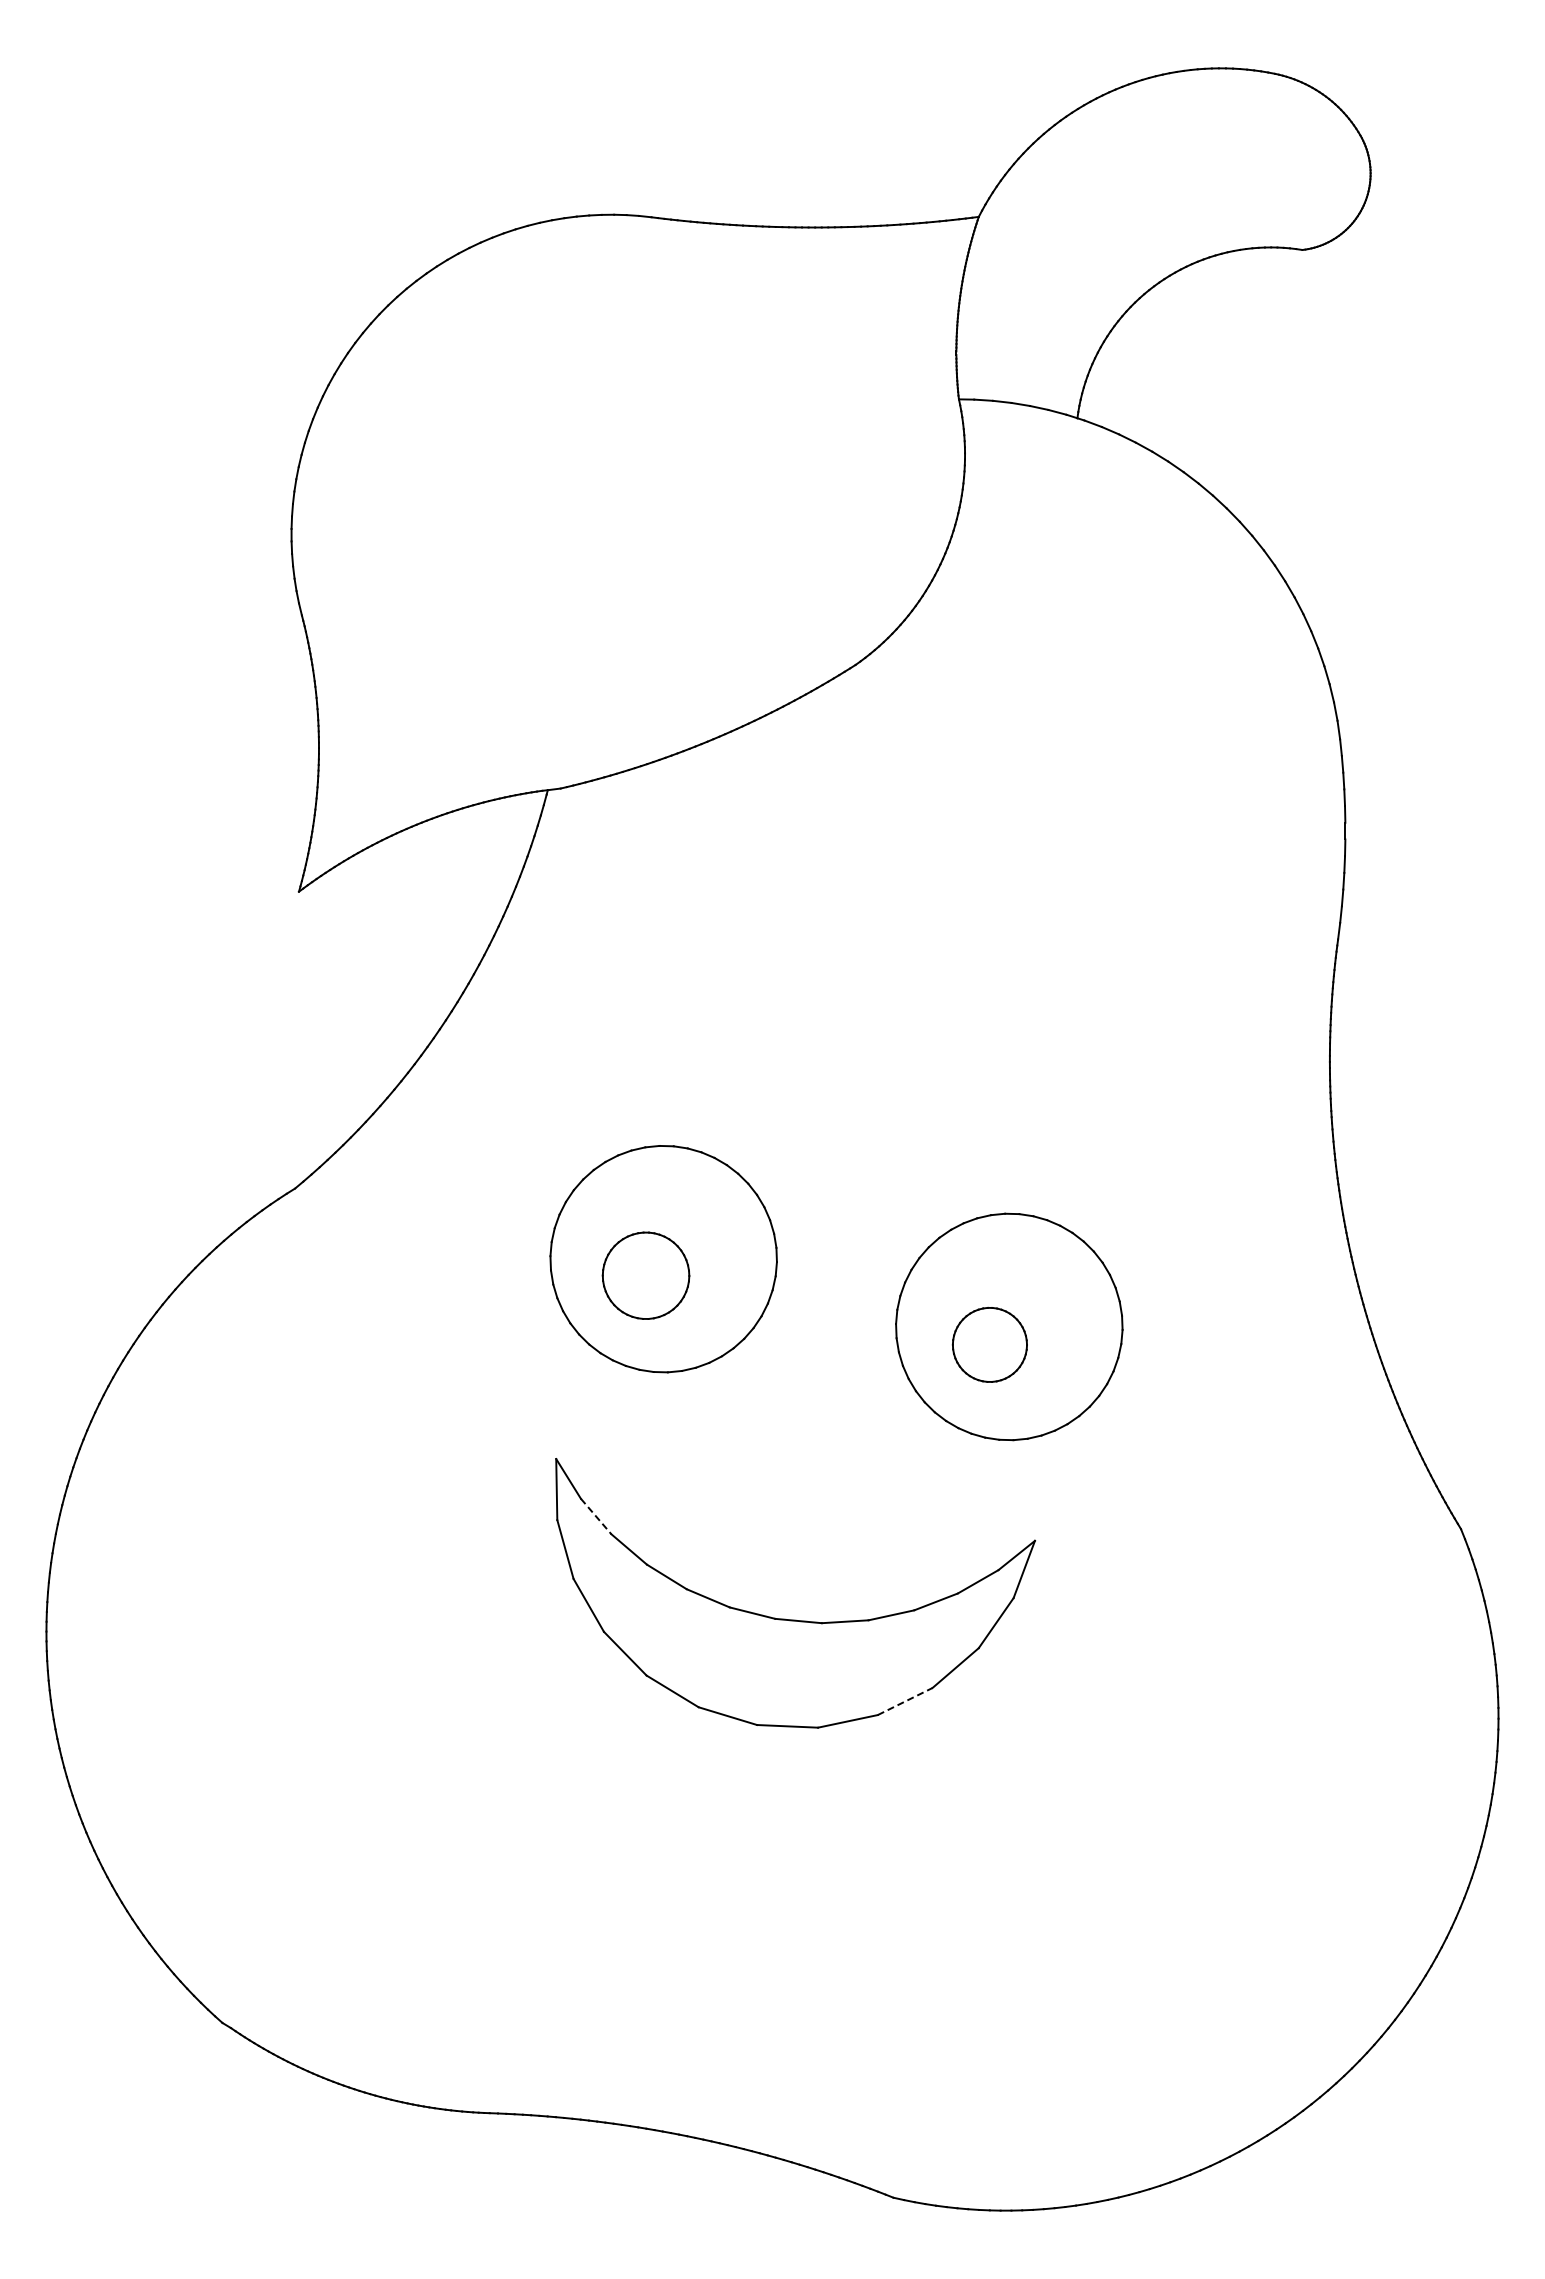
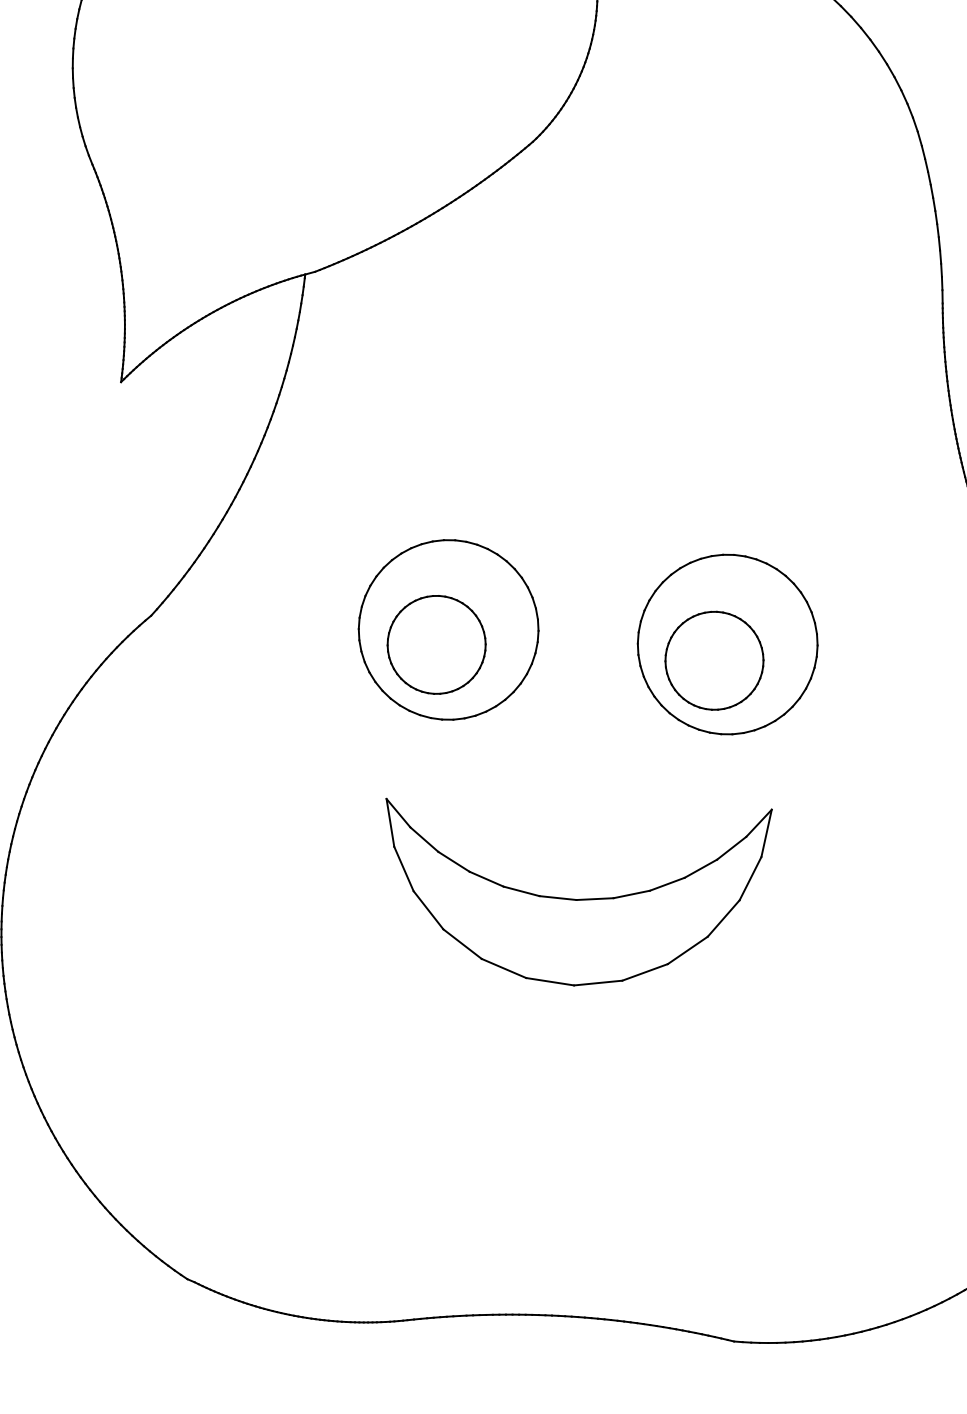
part: (645, 1275) -> (436, 644), size x1.43
part: (989, 1344) -> (714, 660), size x1.67
line: (596, 1516) -> (424, 839), dashed -> solid
line: (905, 1701) -> (688, 950), dashed -> solid

